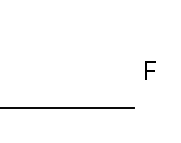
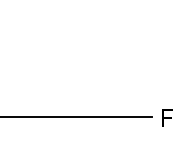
text: (150, 70) -> (167, 117), moved

